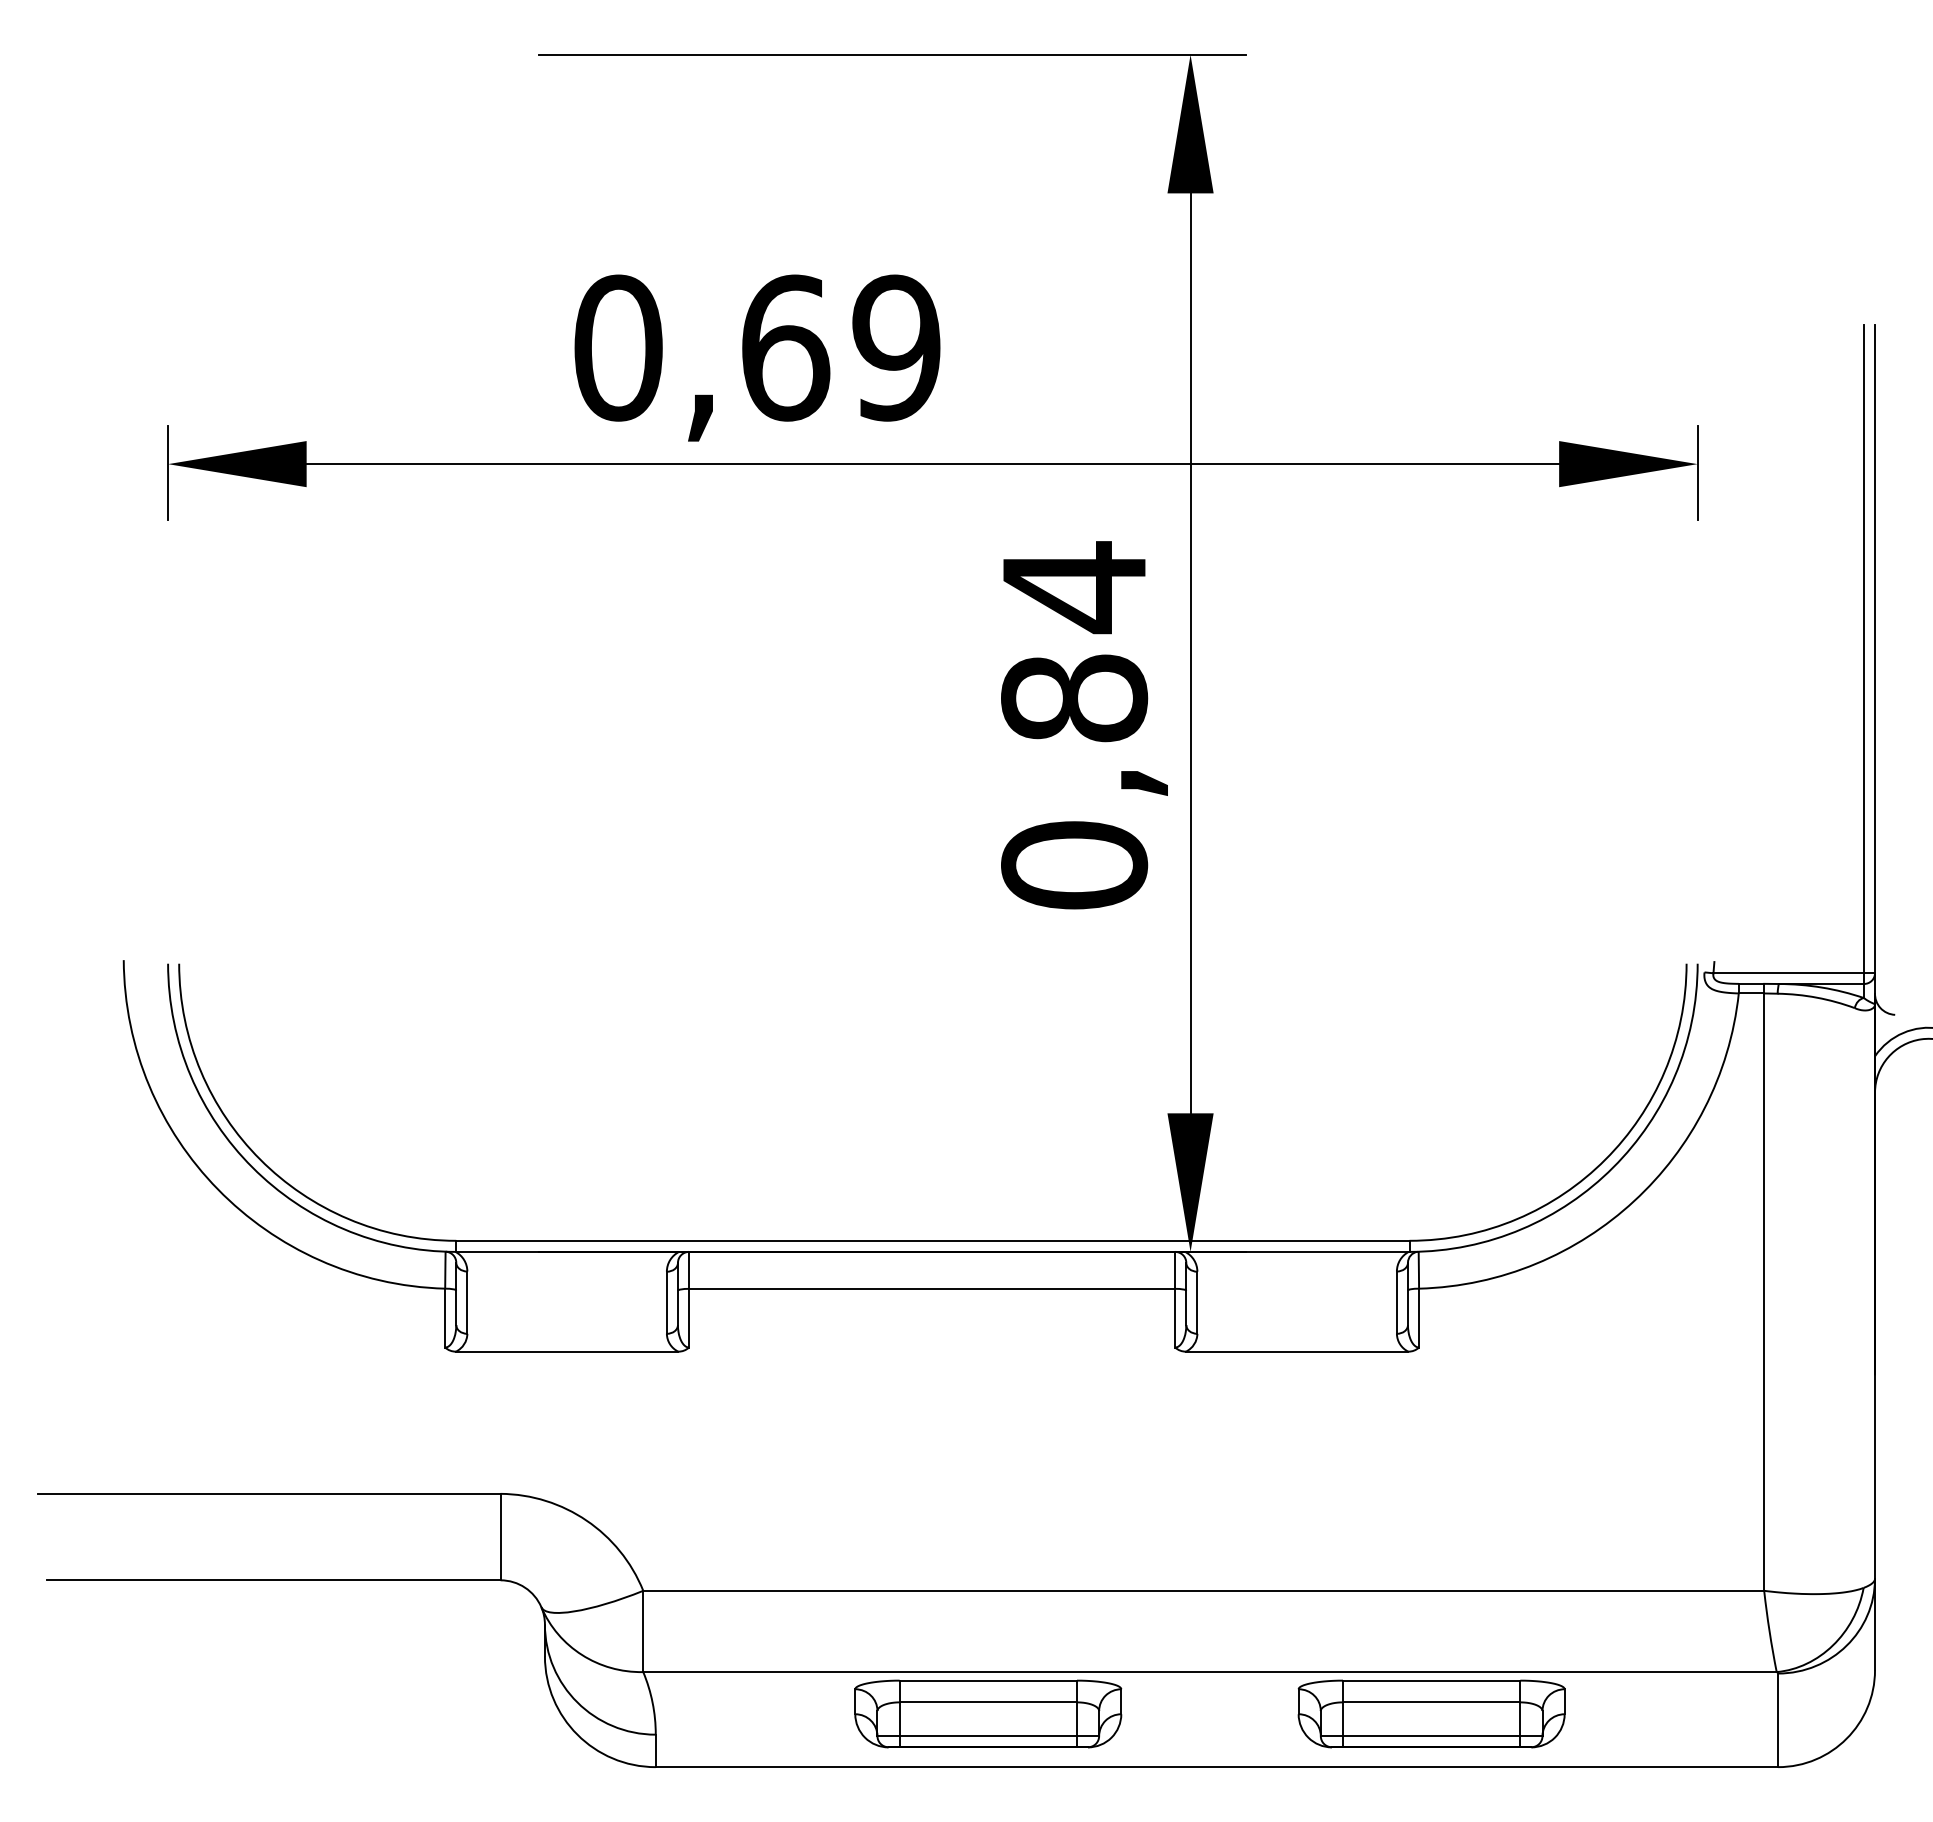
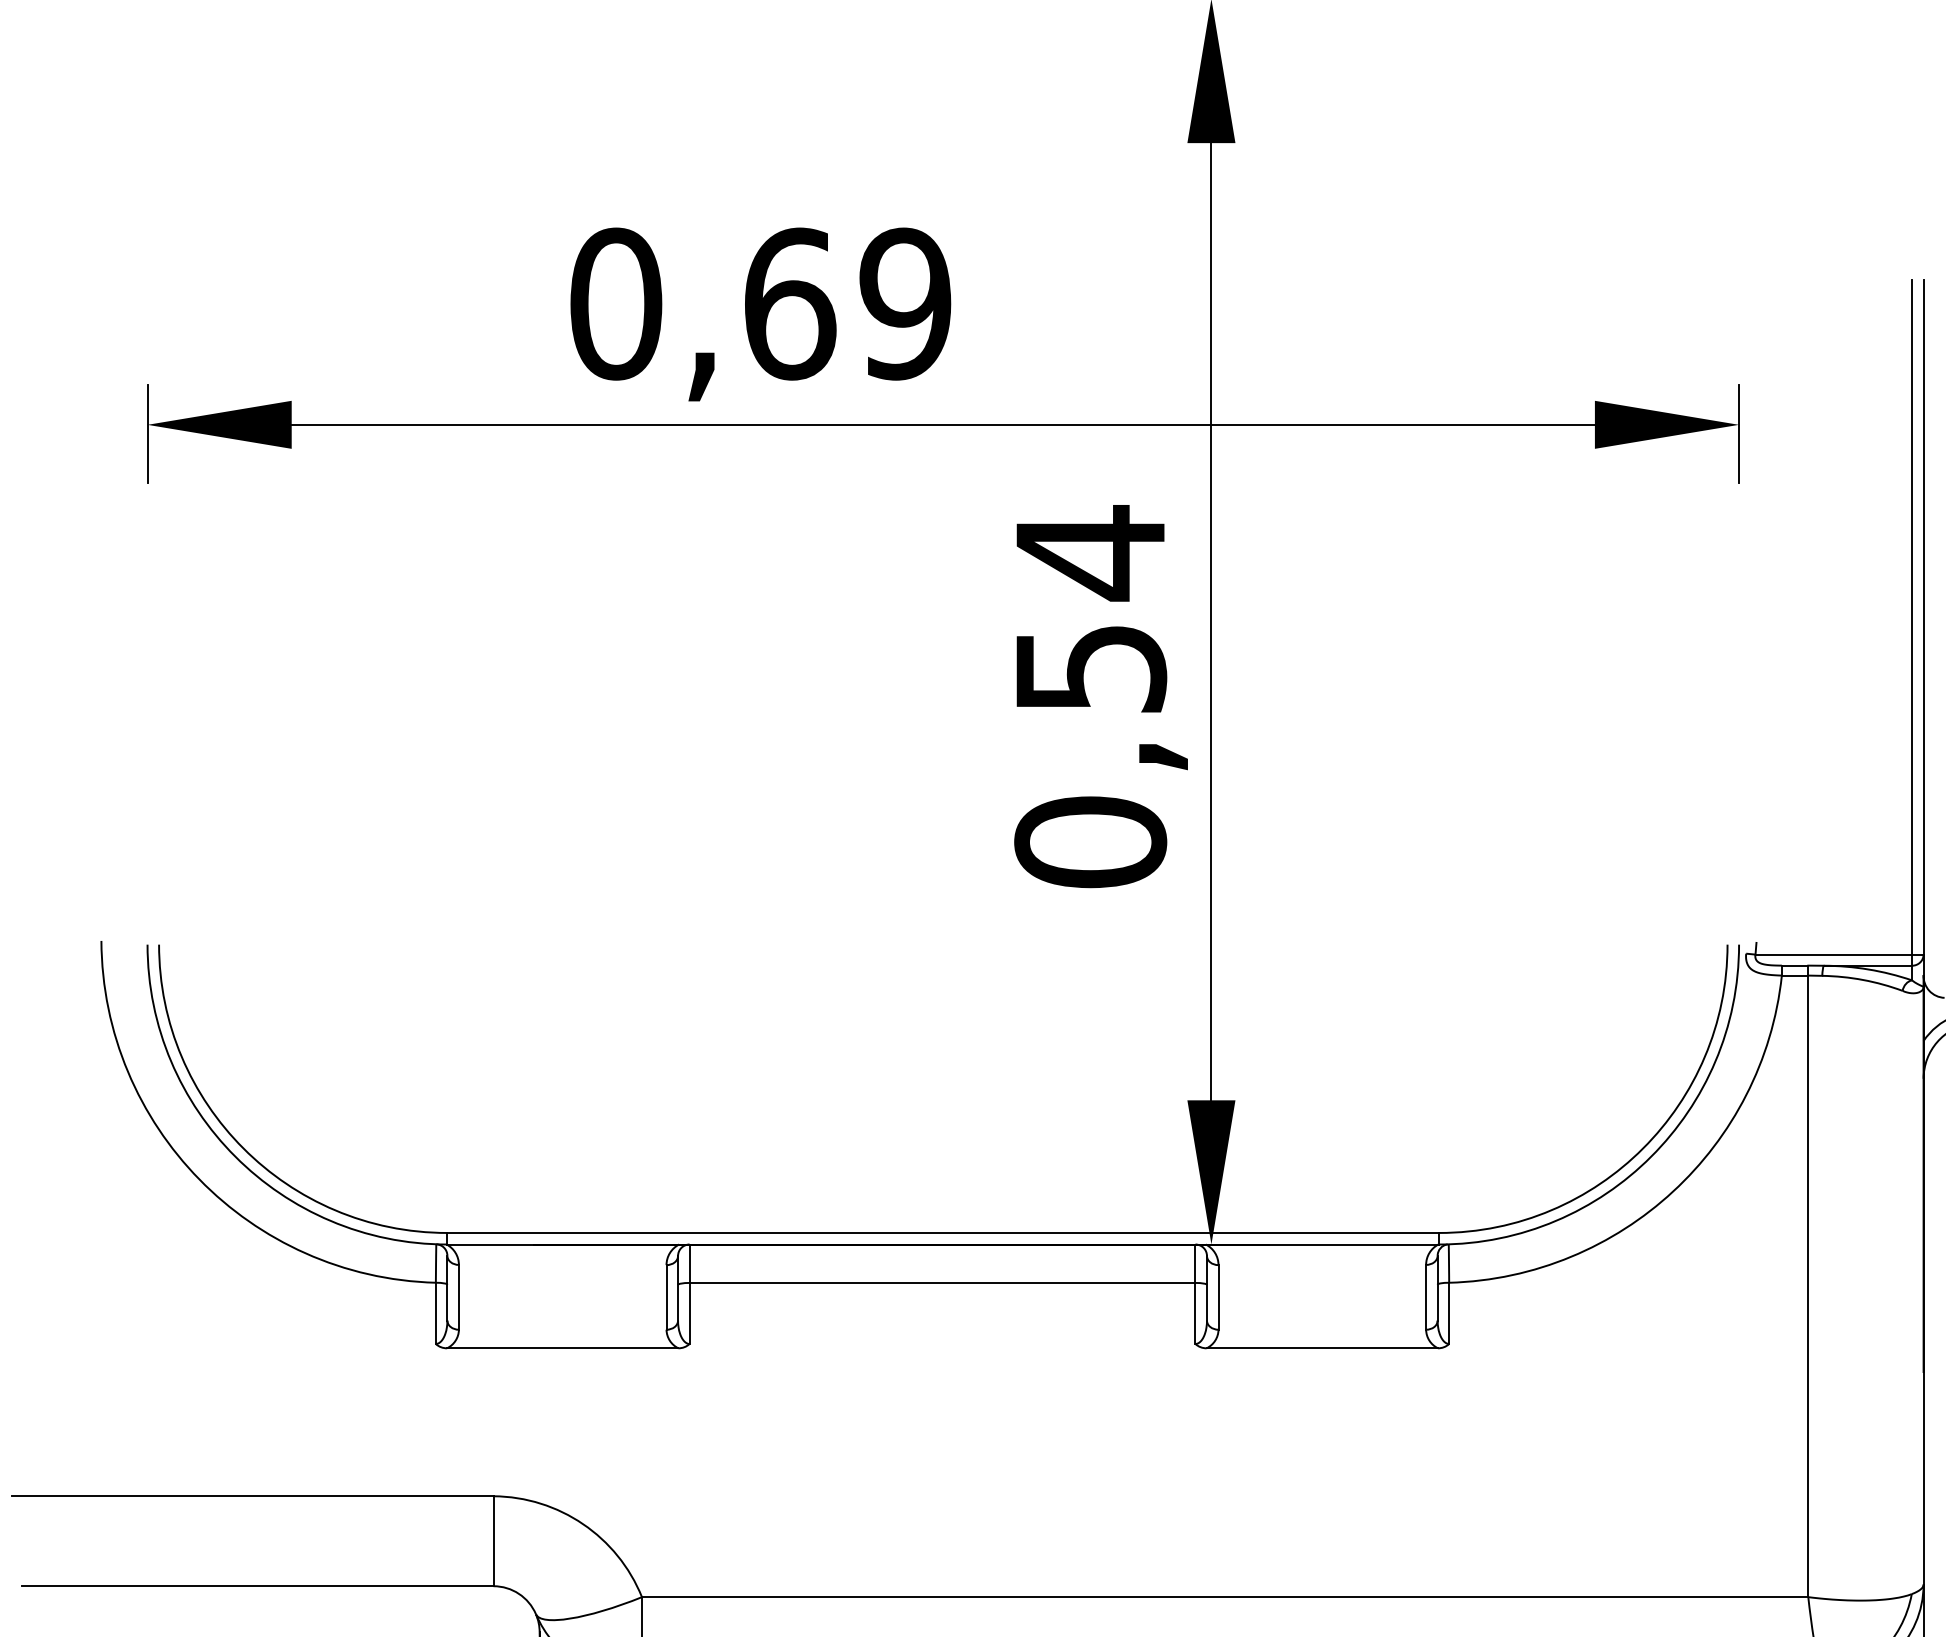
text: (1074, 698) -> (1090, 668), 0,84 -> 0,54

